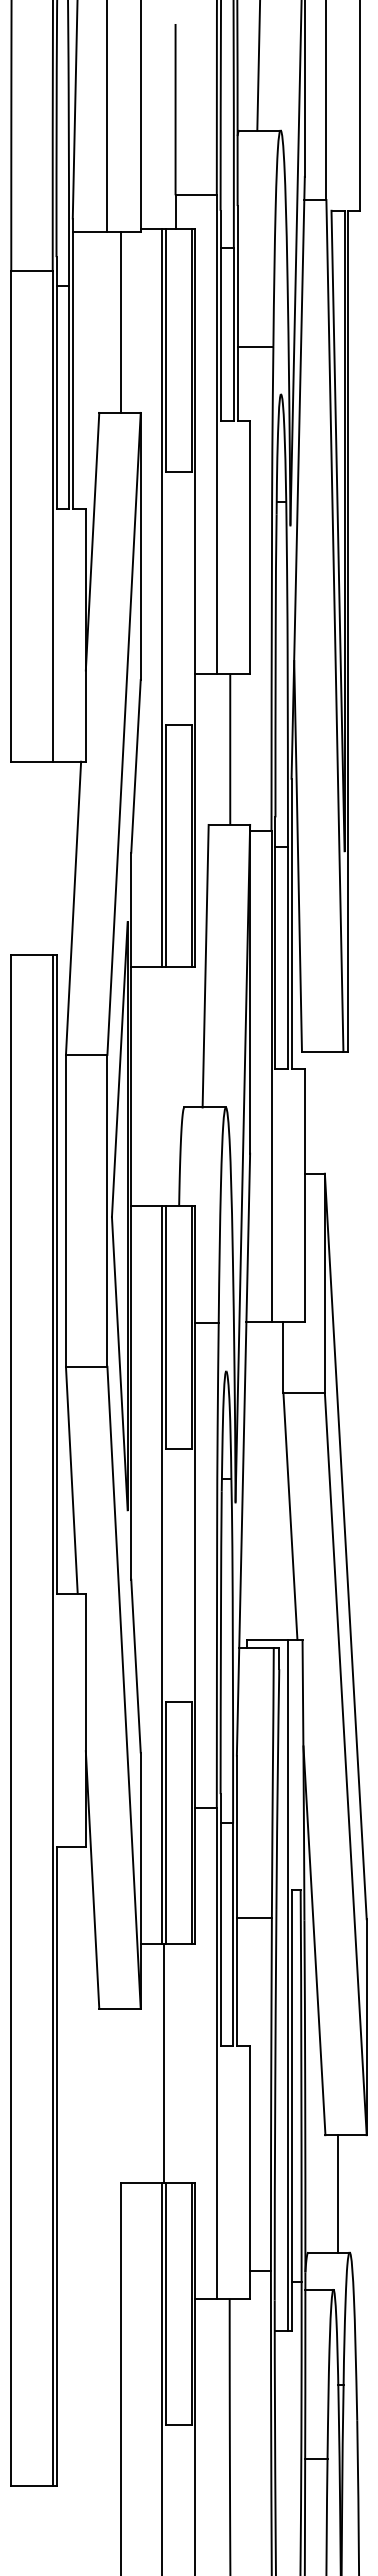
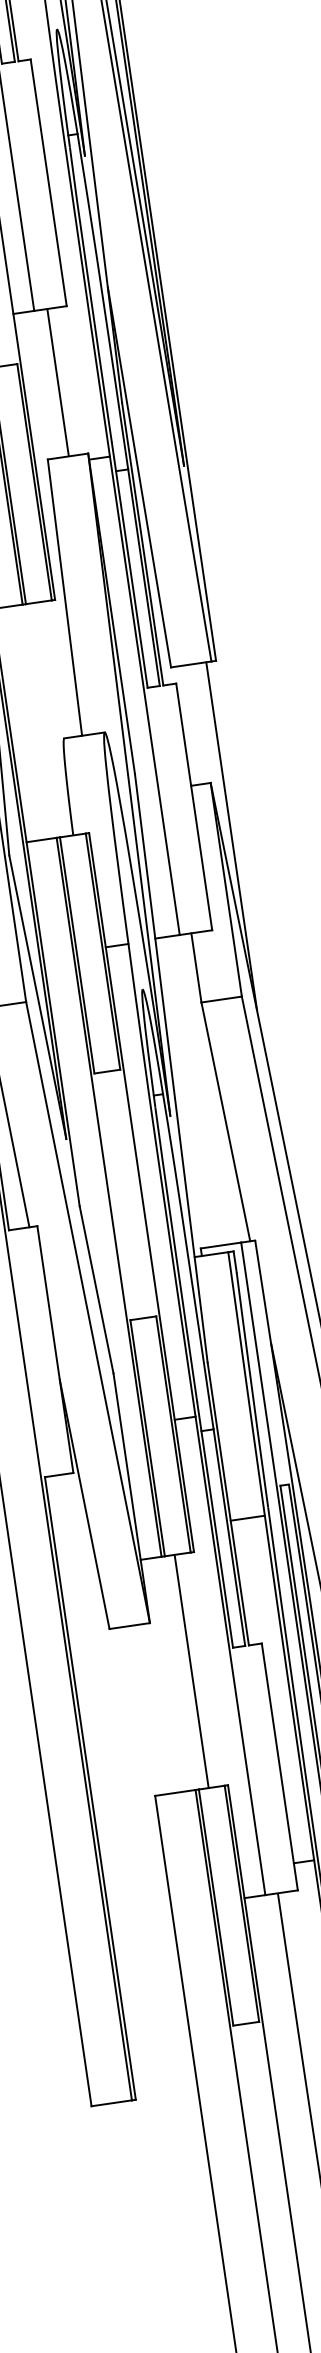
line: (338, 1229) -> (231, 835), added
line: (163, 2063) -> (191, 1671), moved

